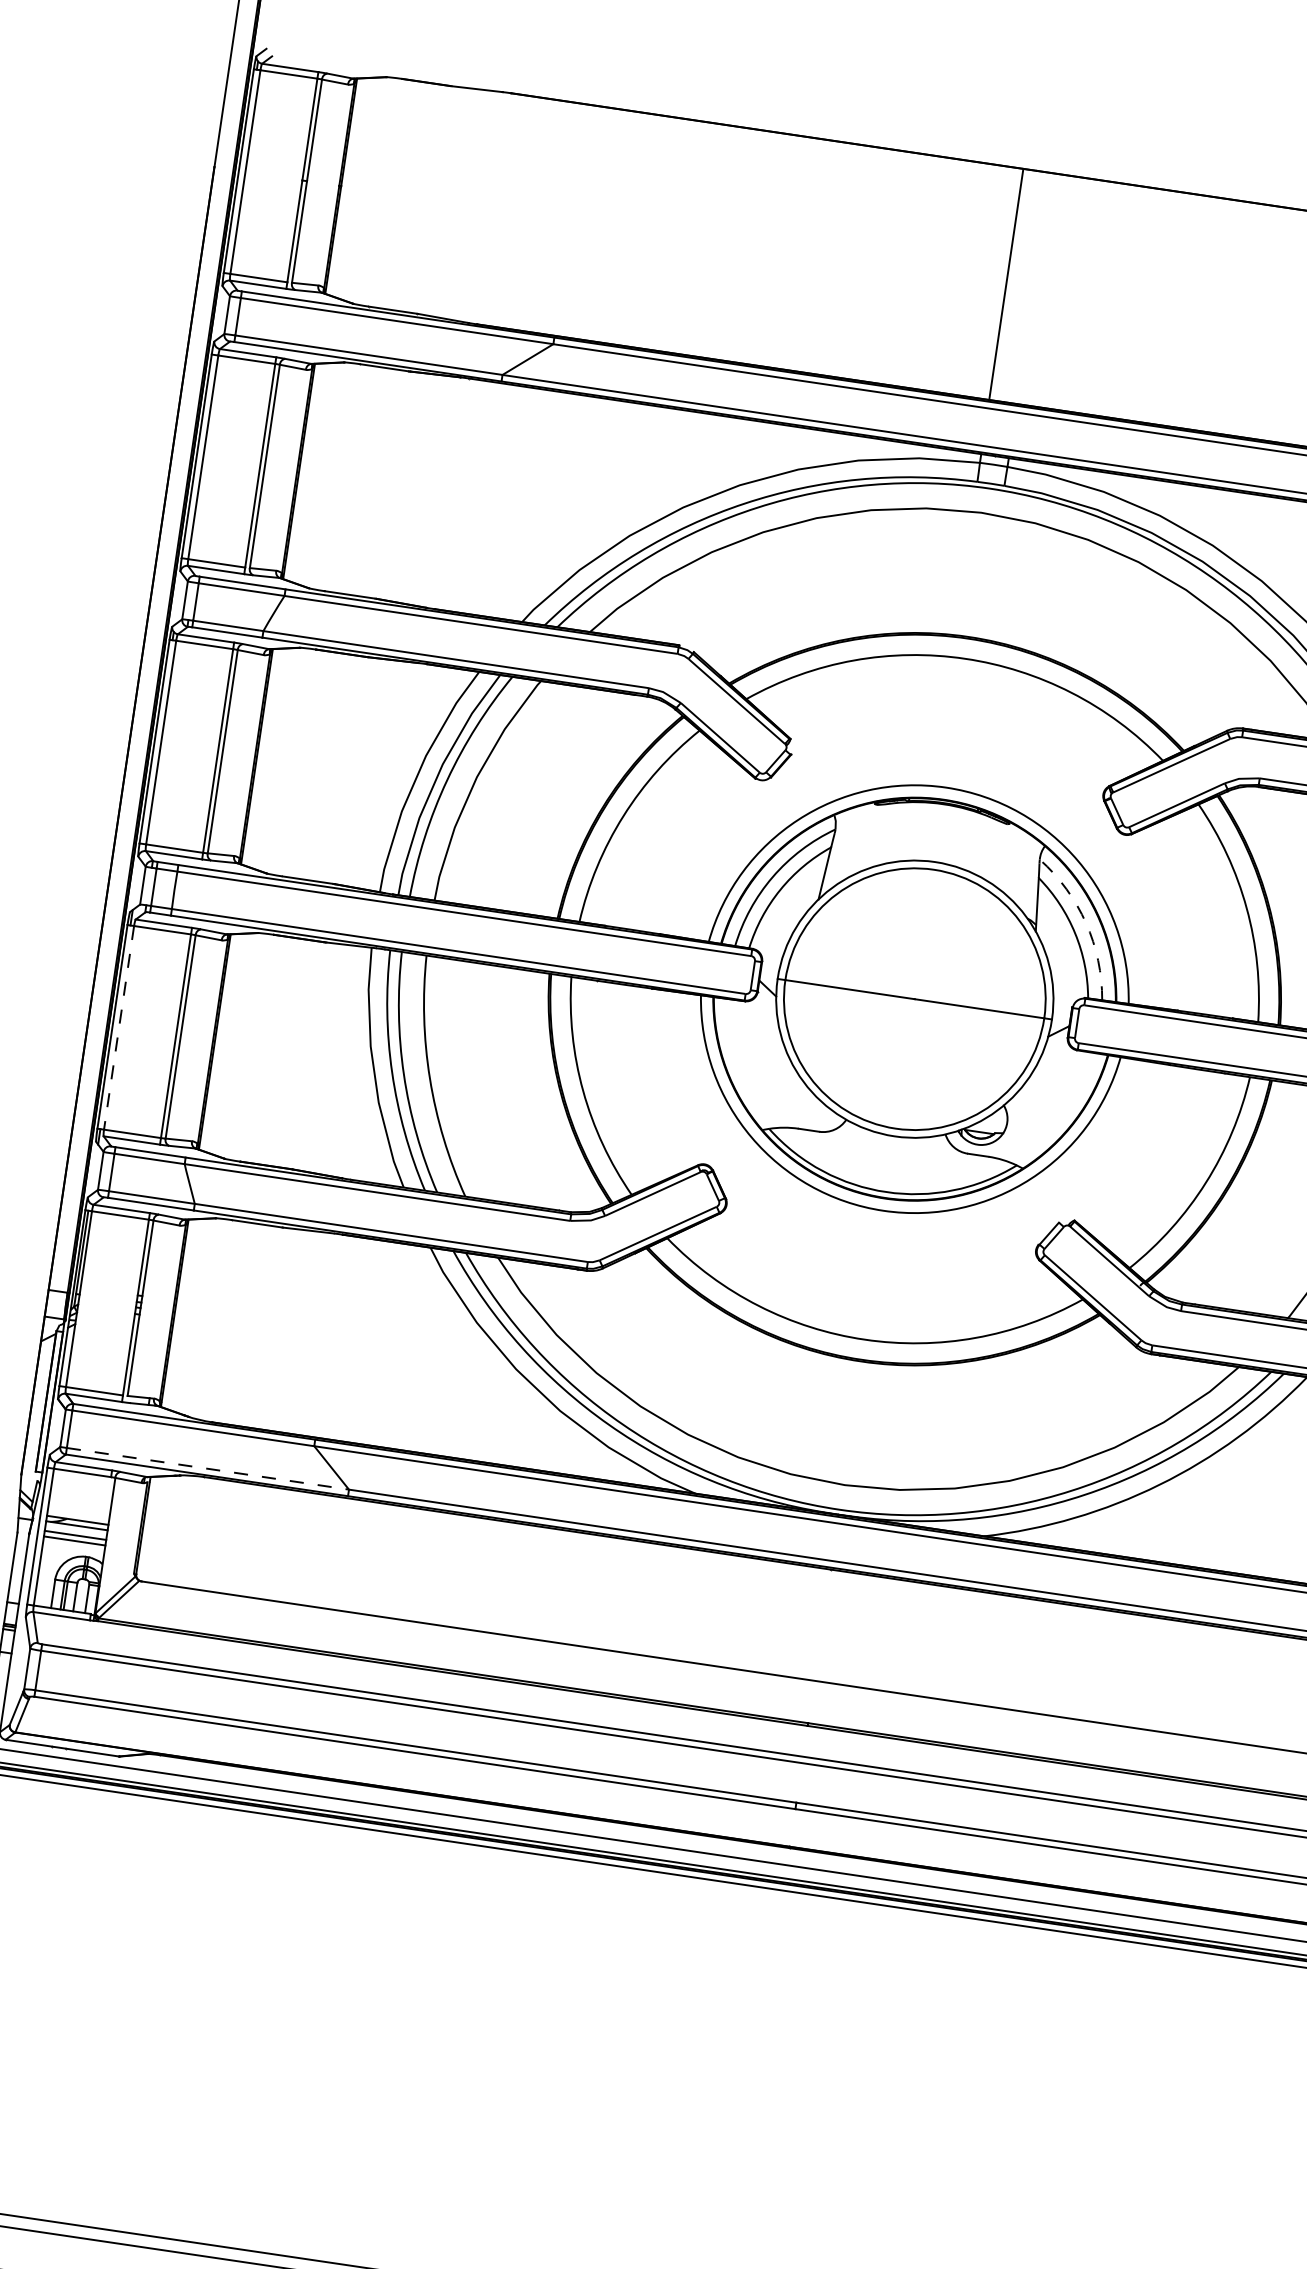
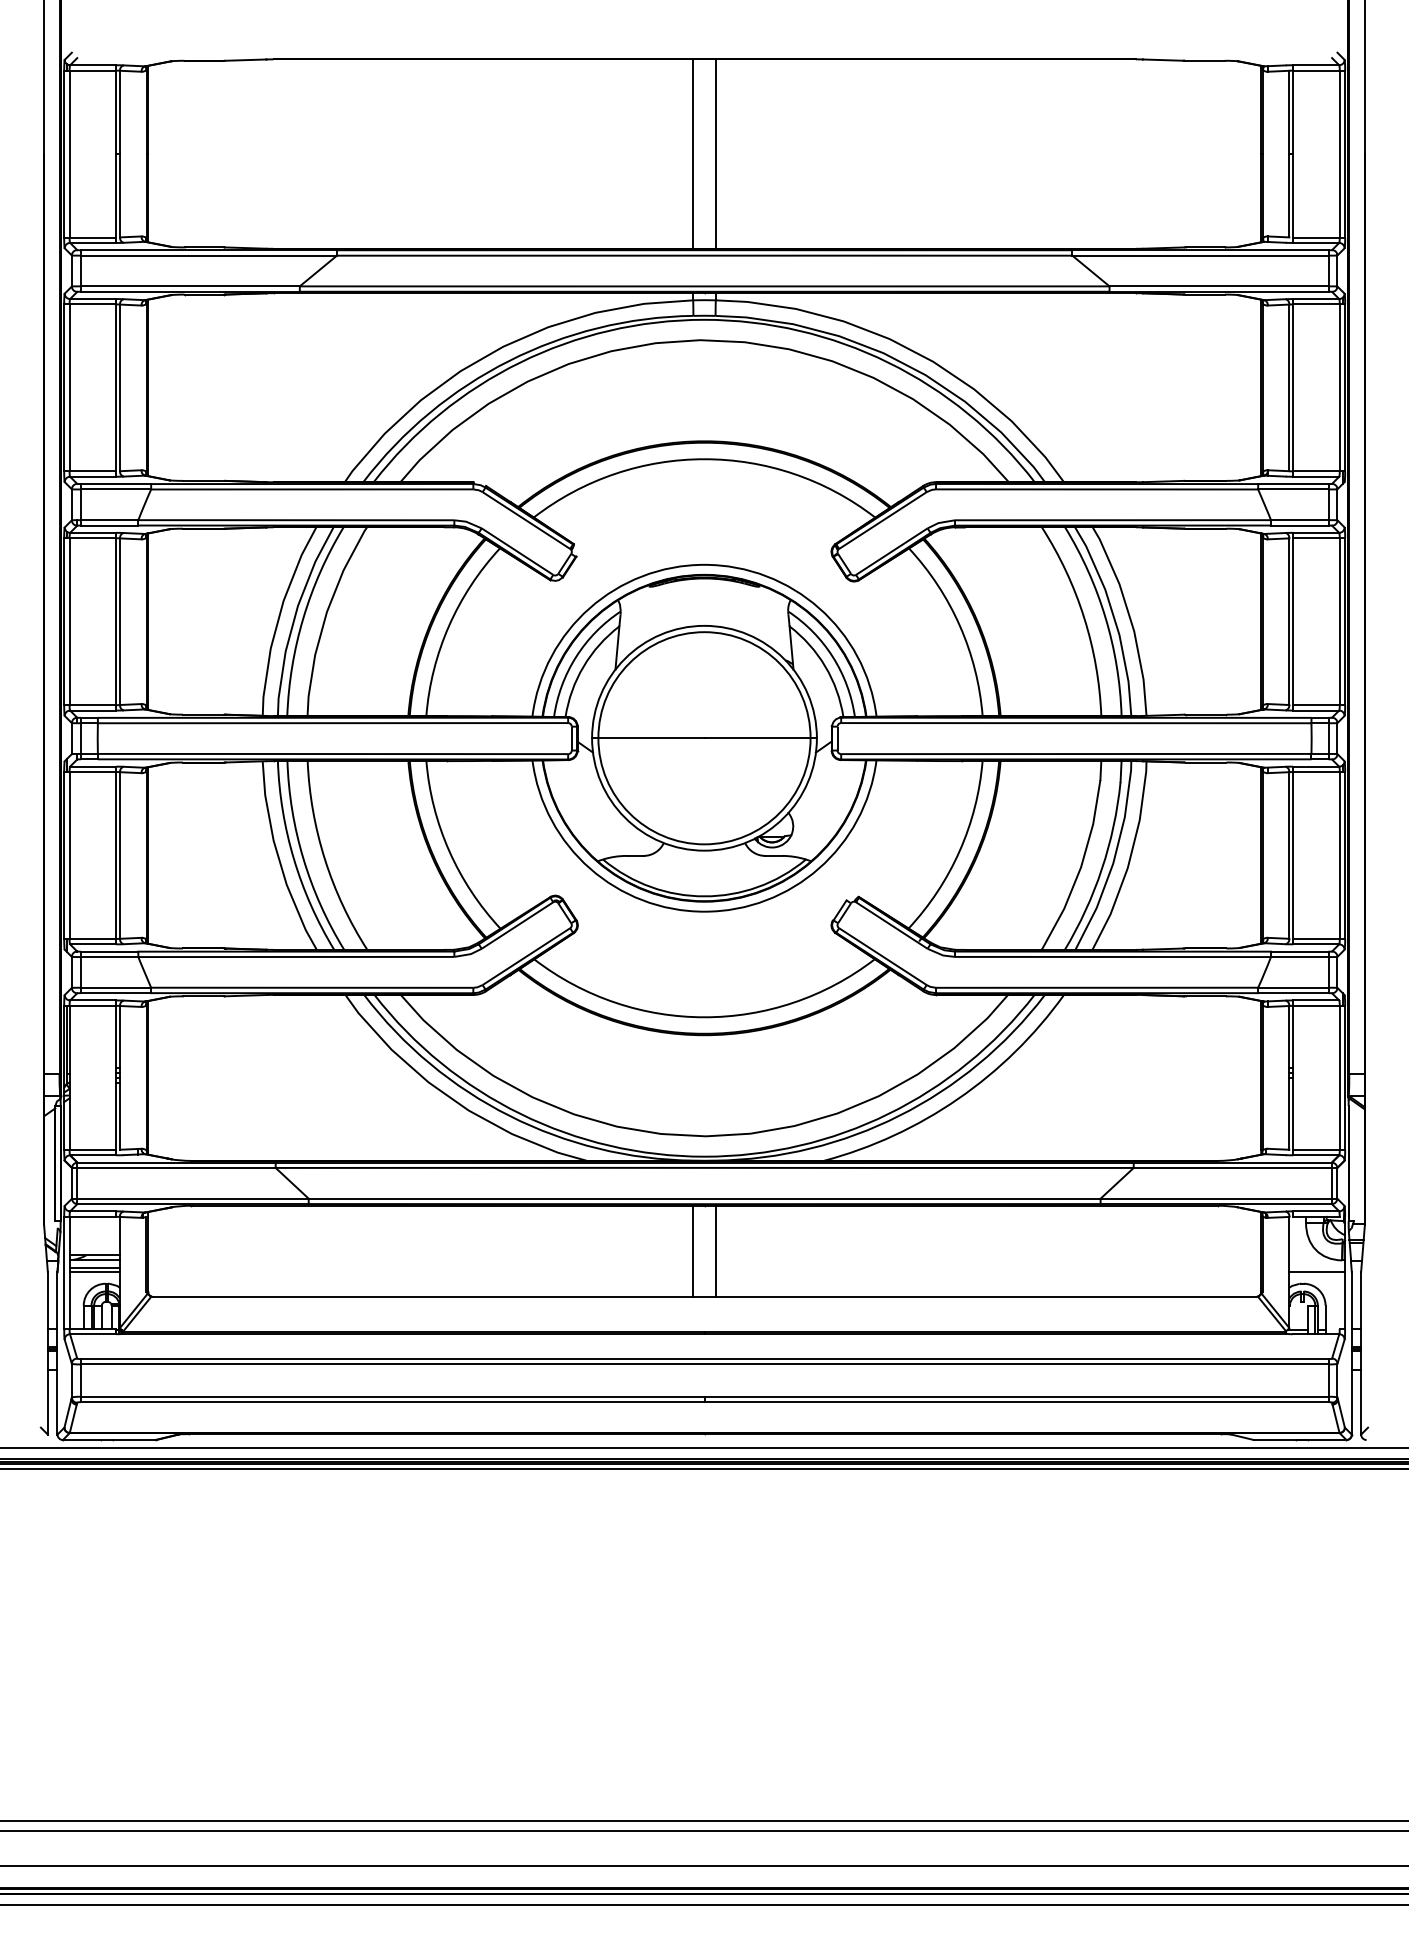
line: (1033, 287) -> (715, 153), added
arc: (1085, 923) -> (832, 657), dashed -> solid
line: (118, 1029) -> (69, 856), dashed -> solid
line: (208, 1468) -> (193, 1198), dashed -> solid
line: (809, 1622) -> (693, 1250), added
line: (835, 1626) -> (715, 1250), added

